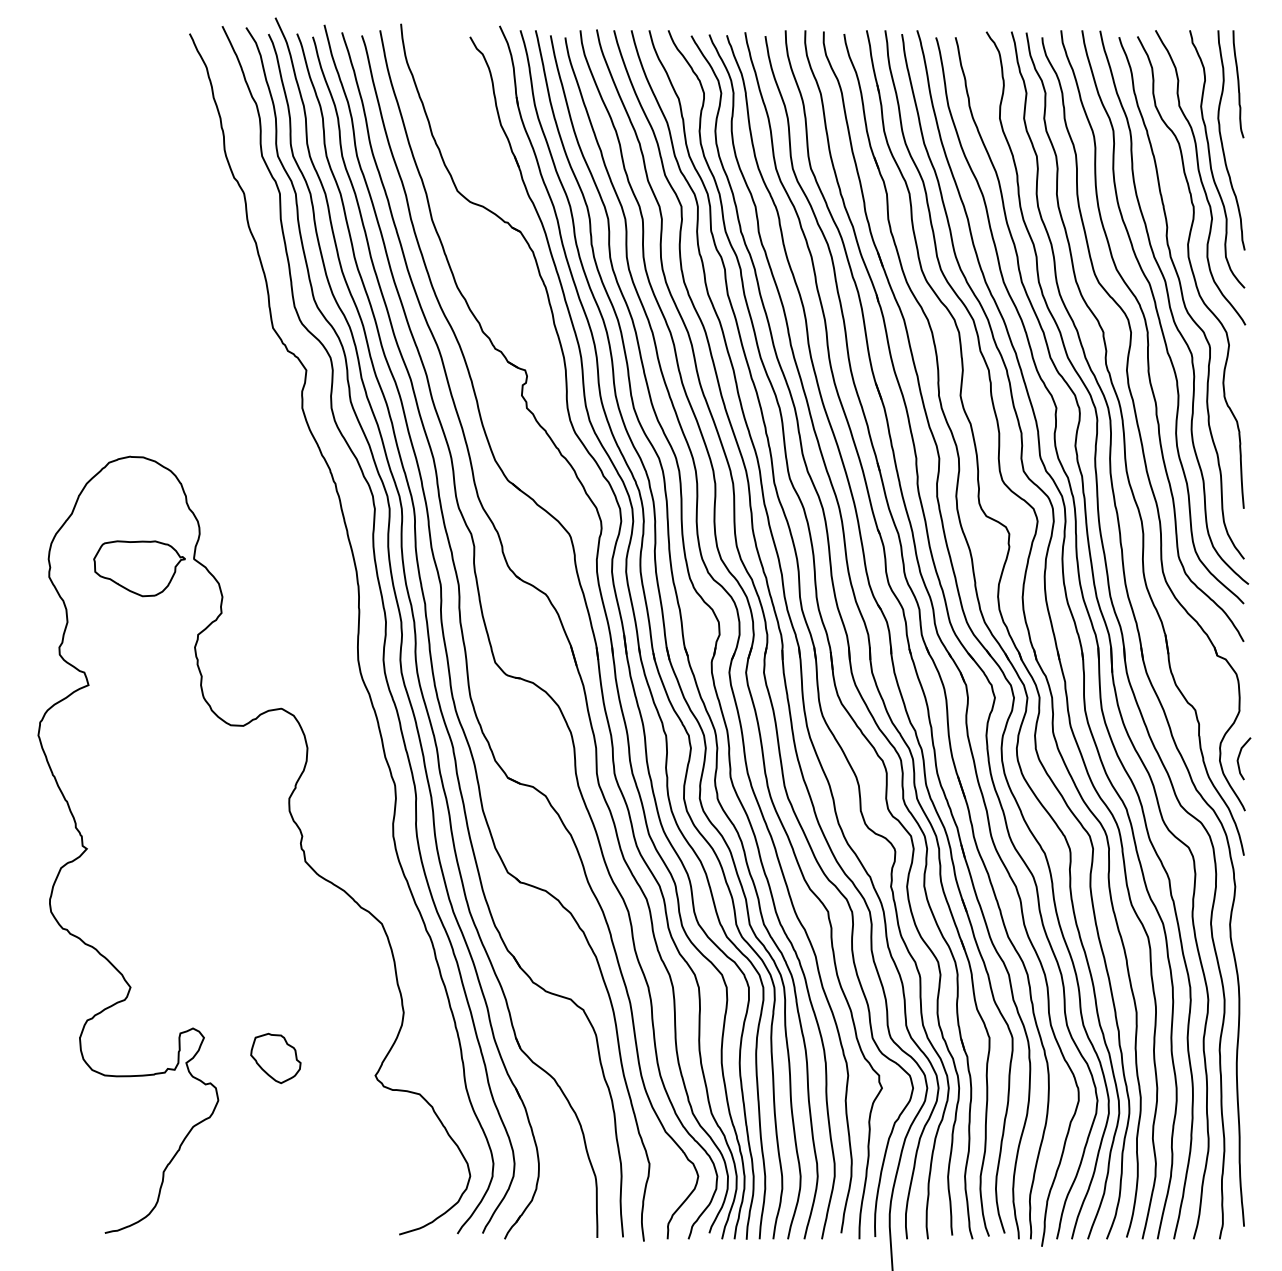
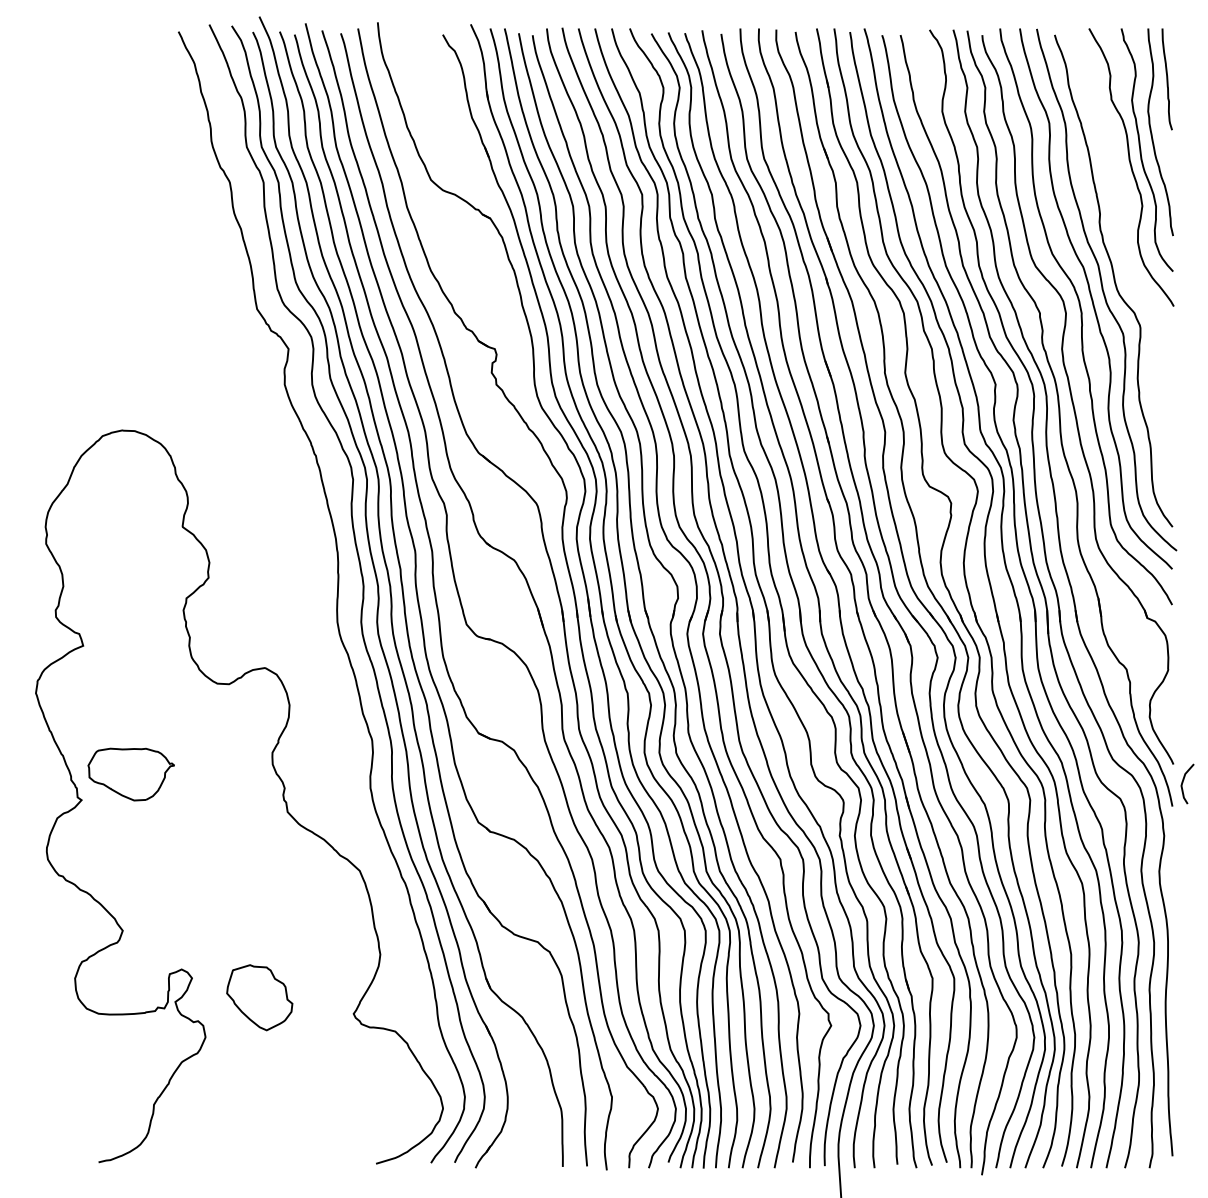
curve: (1191, 272) -> (1122, 256), removed
part: (139, 568) -> (131, 774), moved
curve: (1239, 758) -> (1183, 783), moved
part: (275, 1058) -> (259, 997), size x1.4

